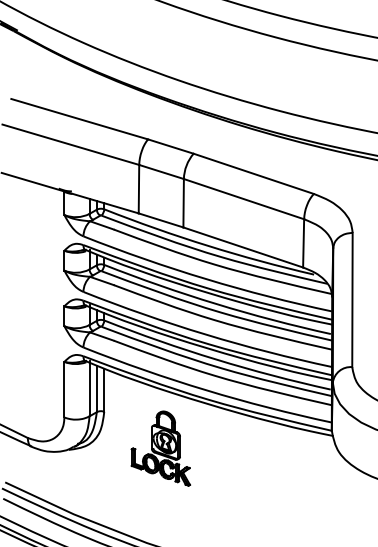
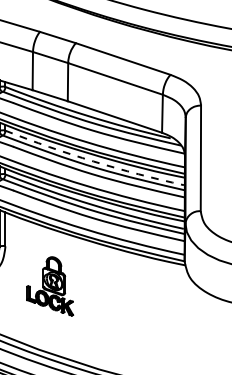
arc: (216, 303) -> (93, 161), solid -> dashed
part: (160, 448) -> (49, 286), moved

